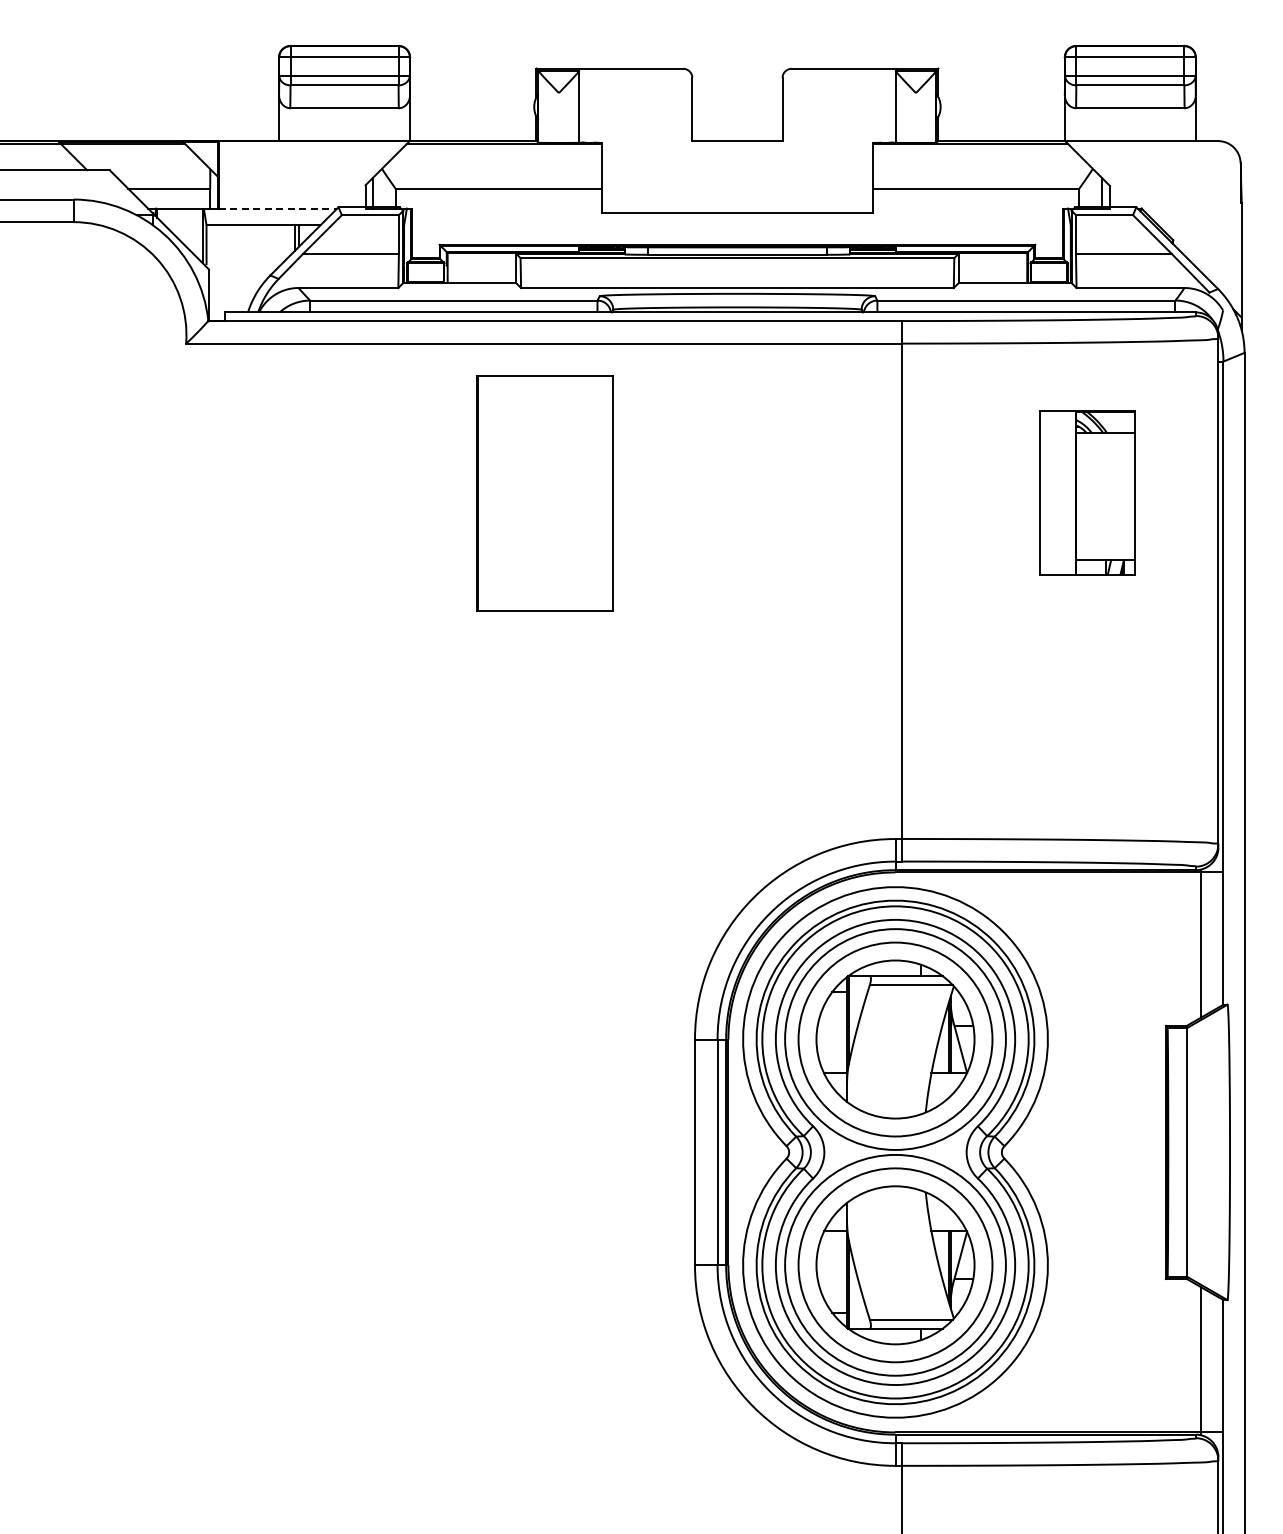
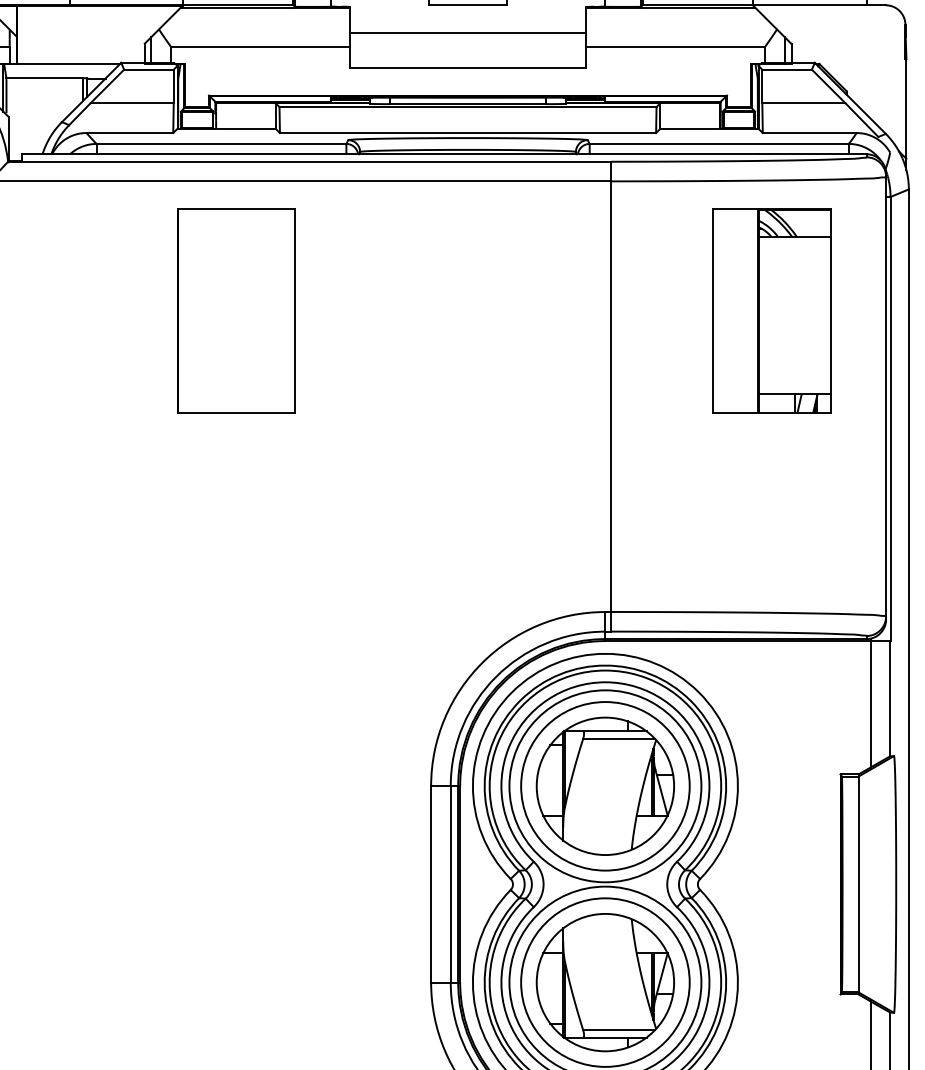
line: (736, 172) -> (467, 32), added
line: (278, 208) -> (69, 63), dashed -> solid
part: (544, 493) -> (235, 311), moved
part: (1087, 493) -> (772, 311), size x1.43

